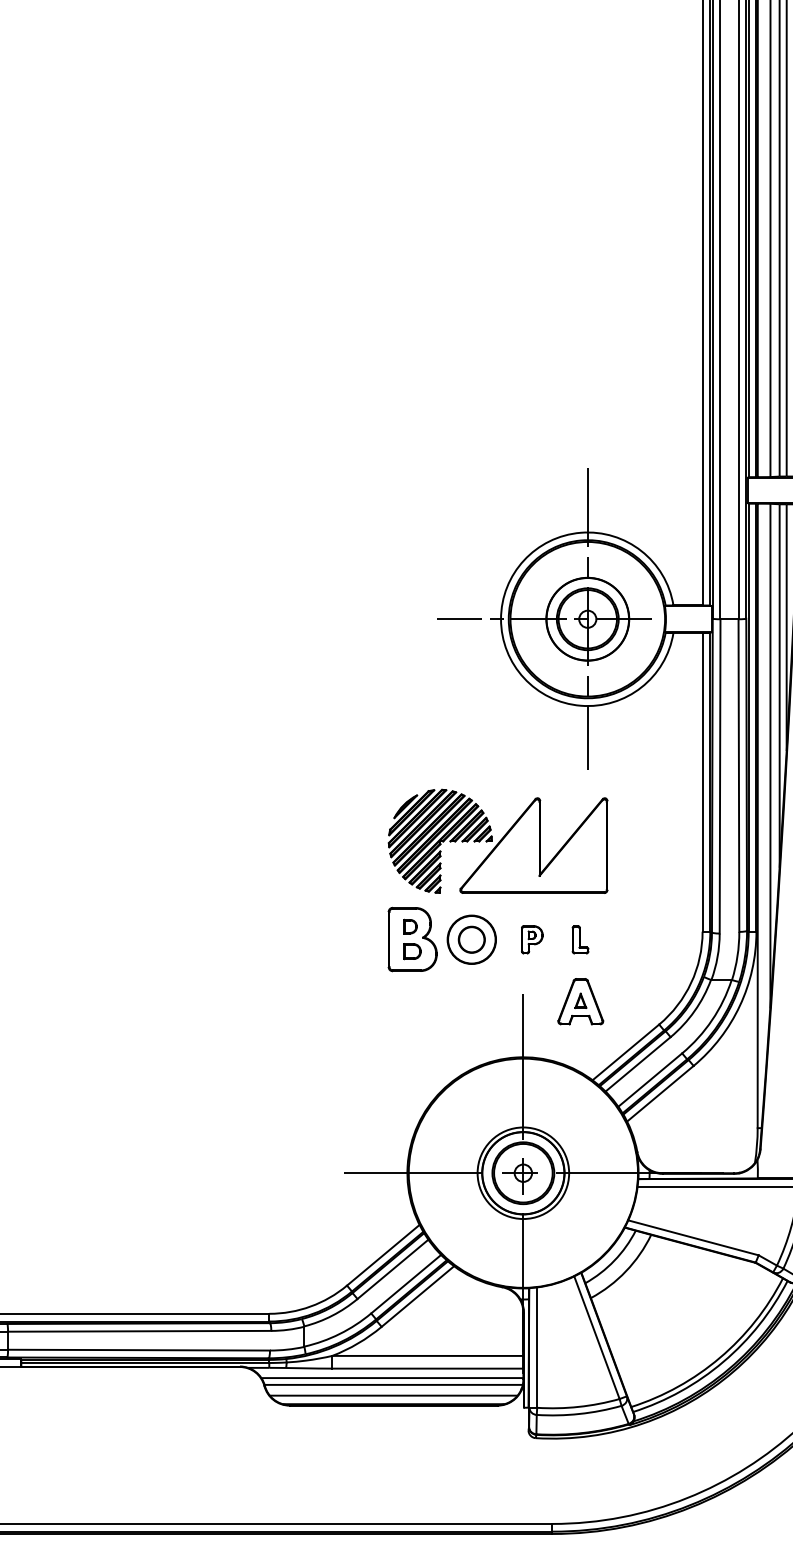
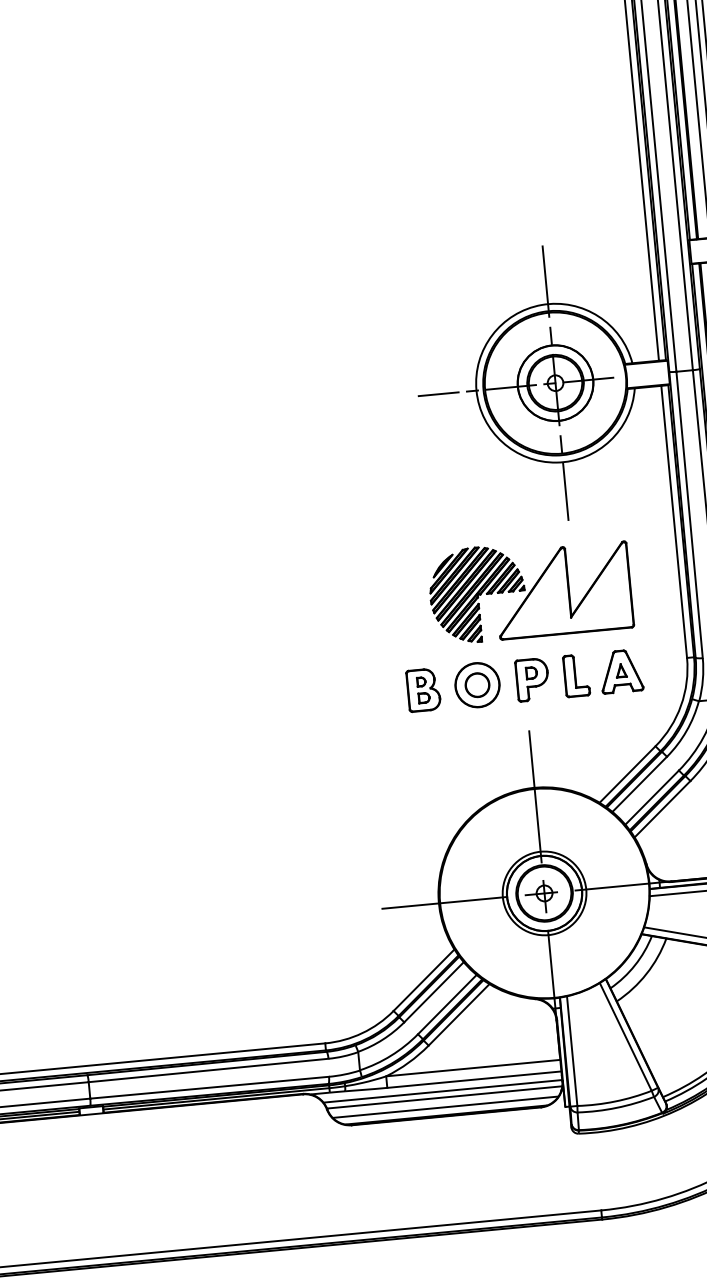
part: (497, 840) -> (529, 588), moved
part: (412, 939) -> (423, 690), size x0.71
part: (532, 939) -> (532, 679), size x1.67
part: (580, 939) -> (576, 675), size x1.67
part: (580, 1001) -> (621, 671), moved

